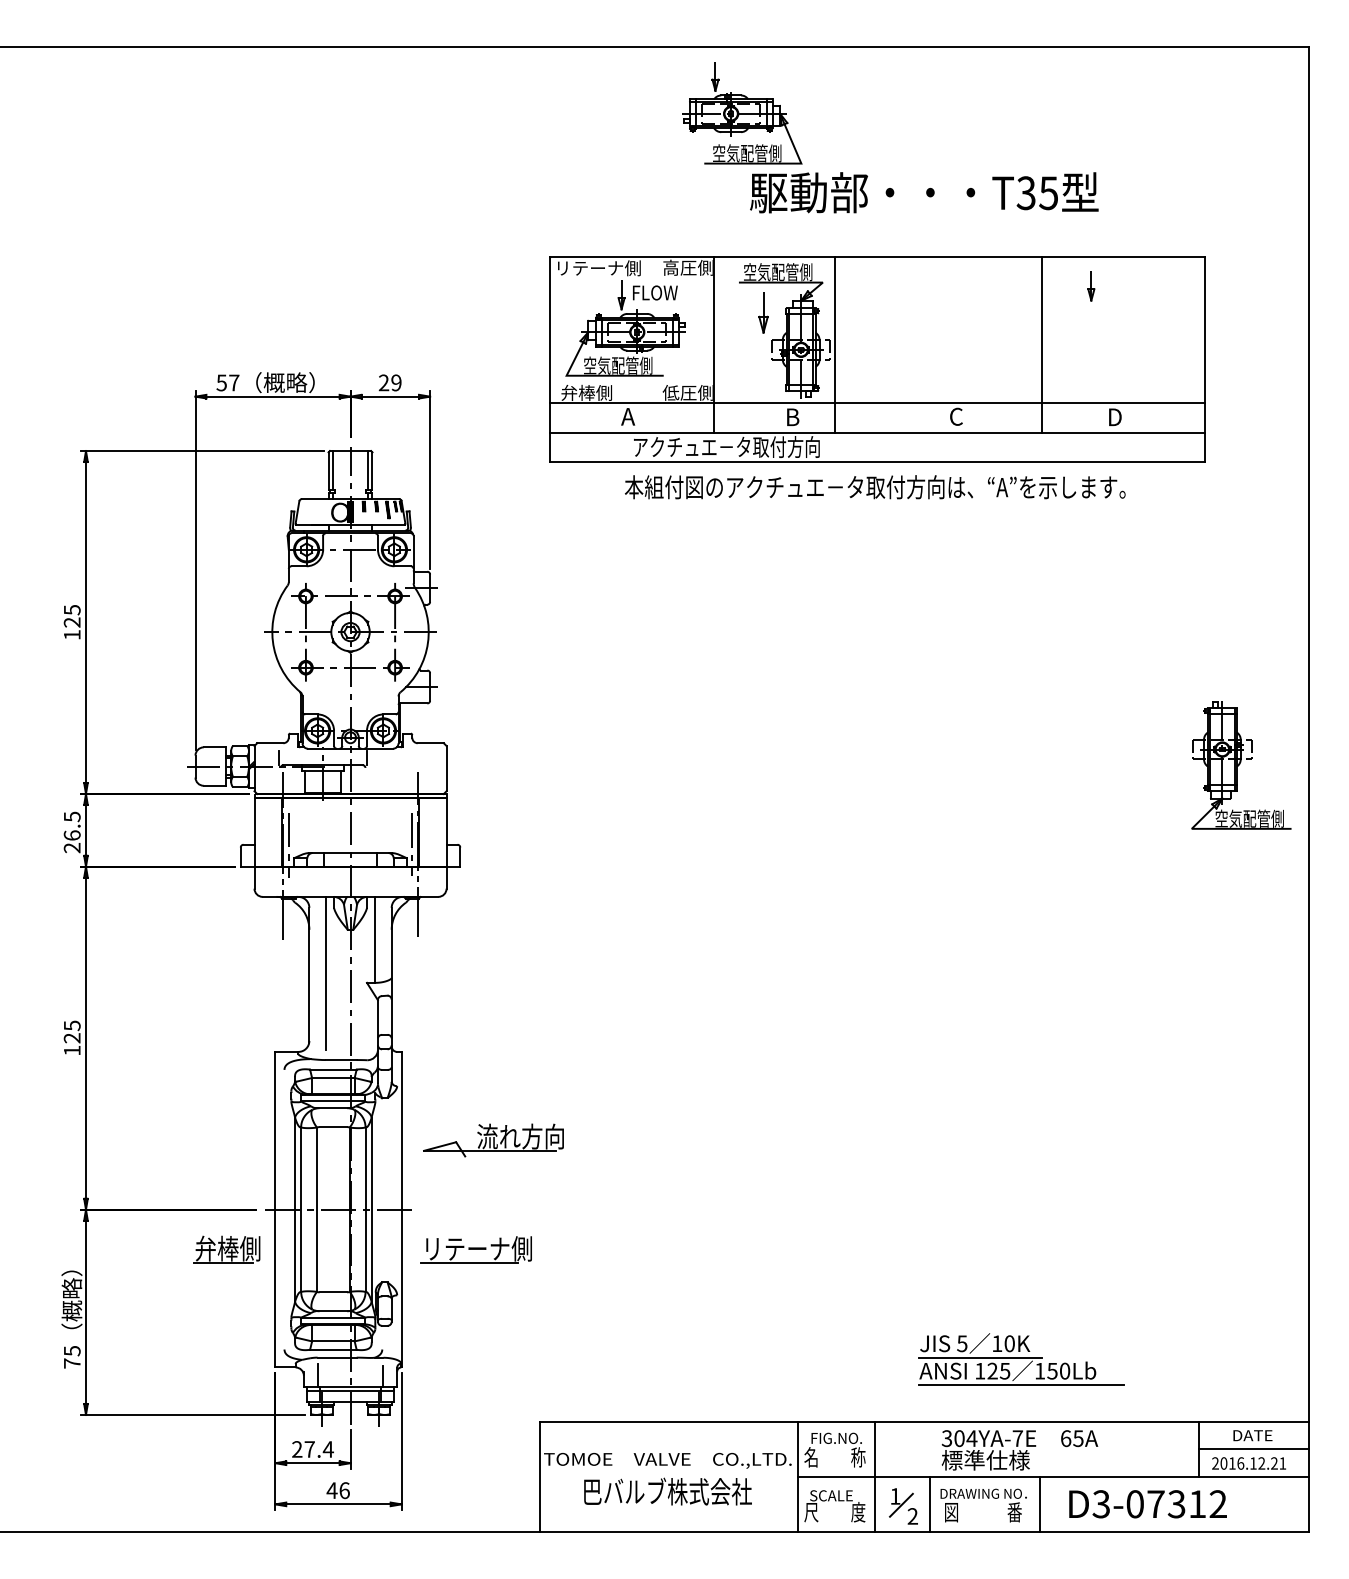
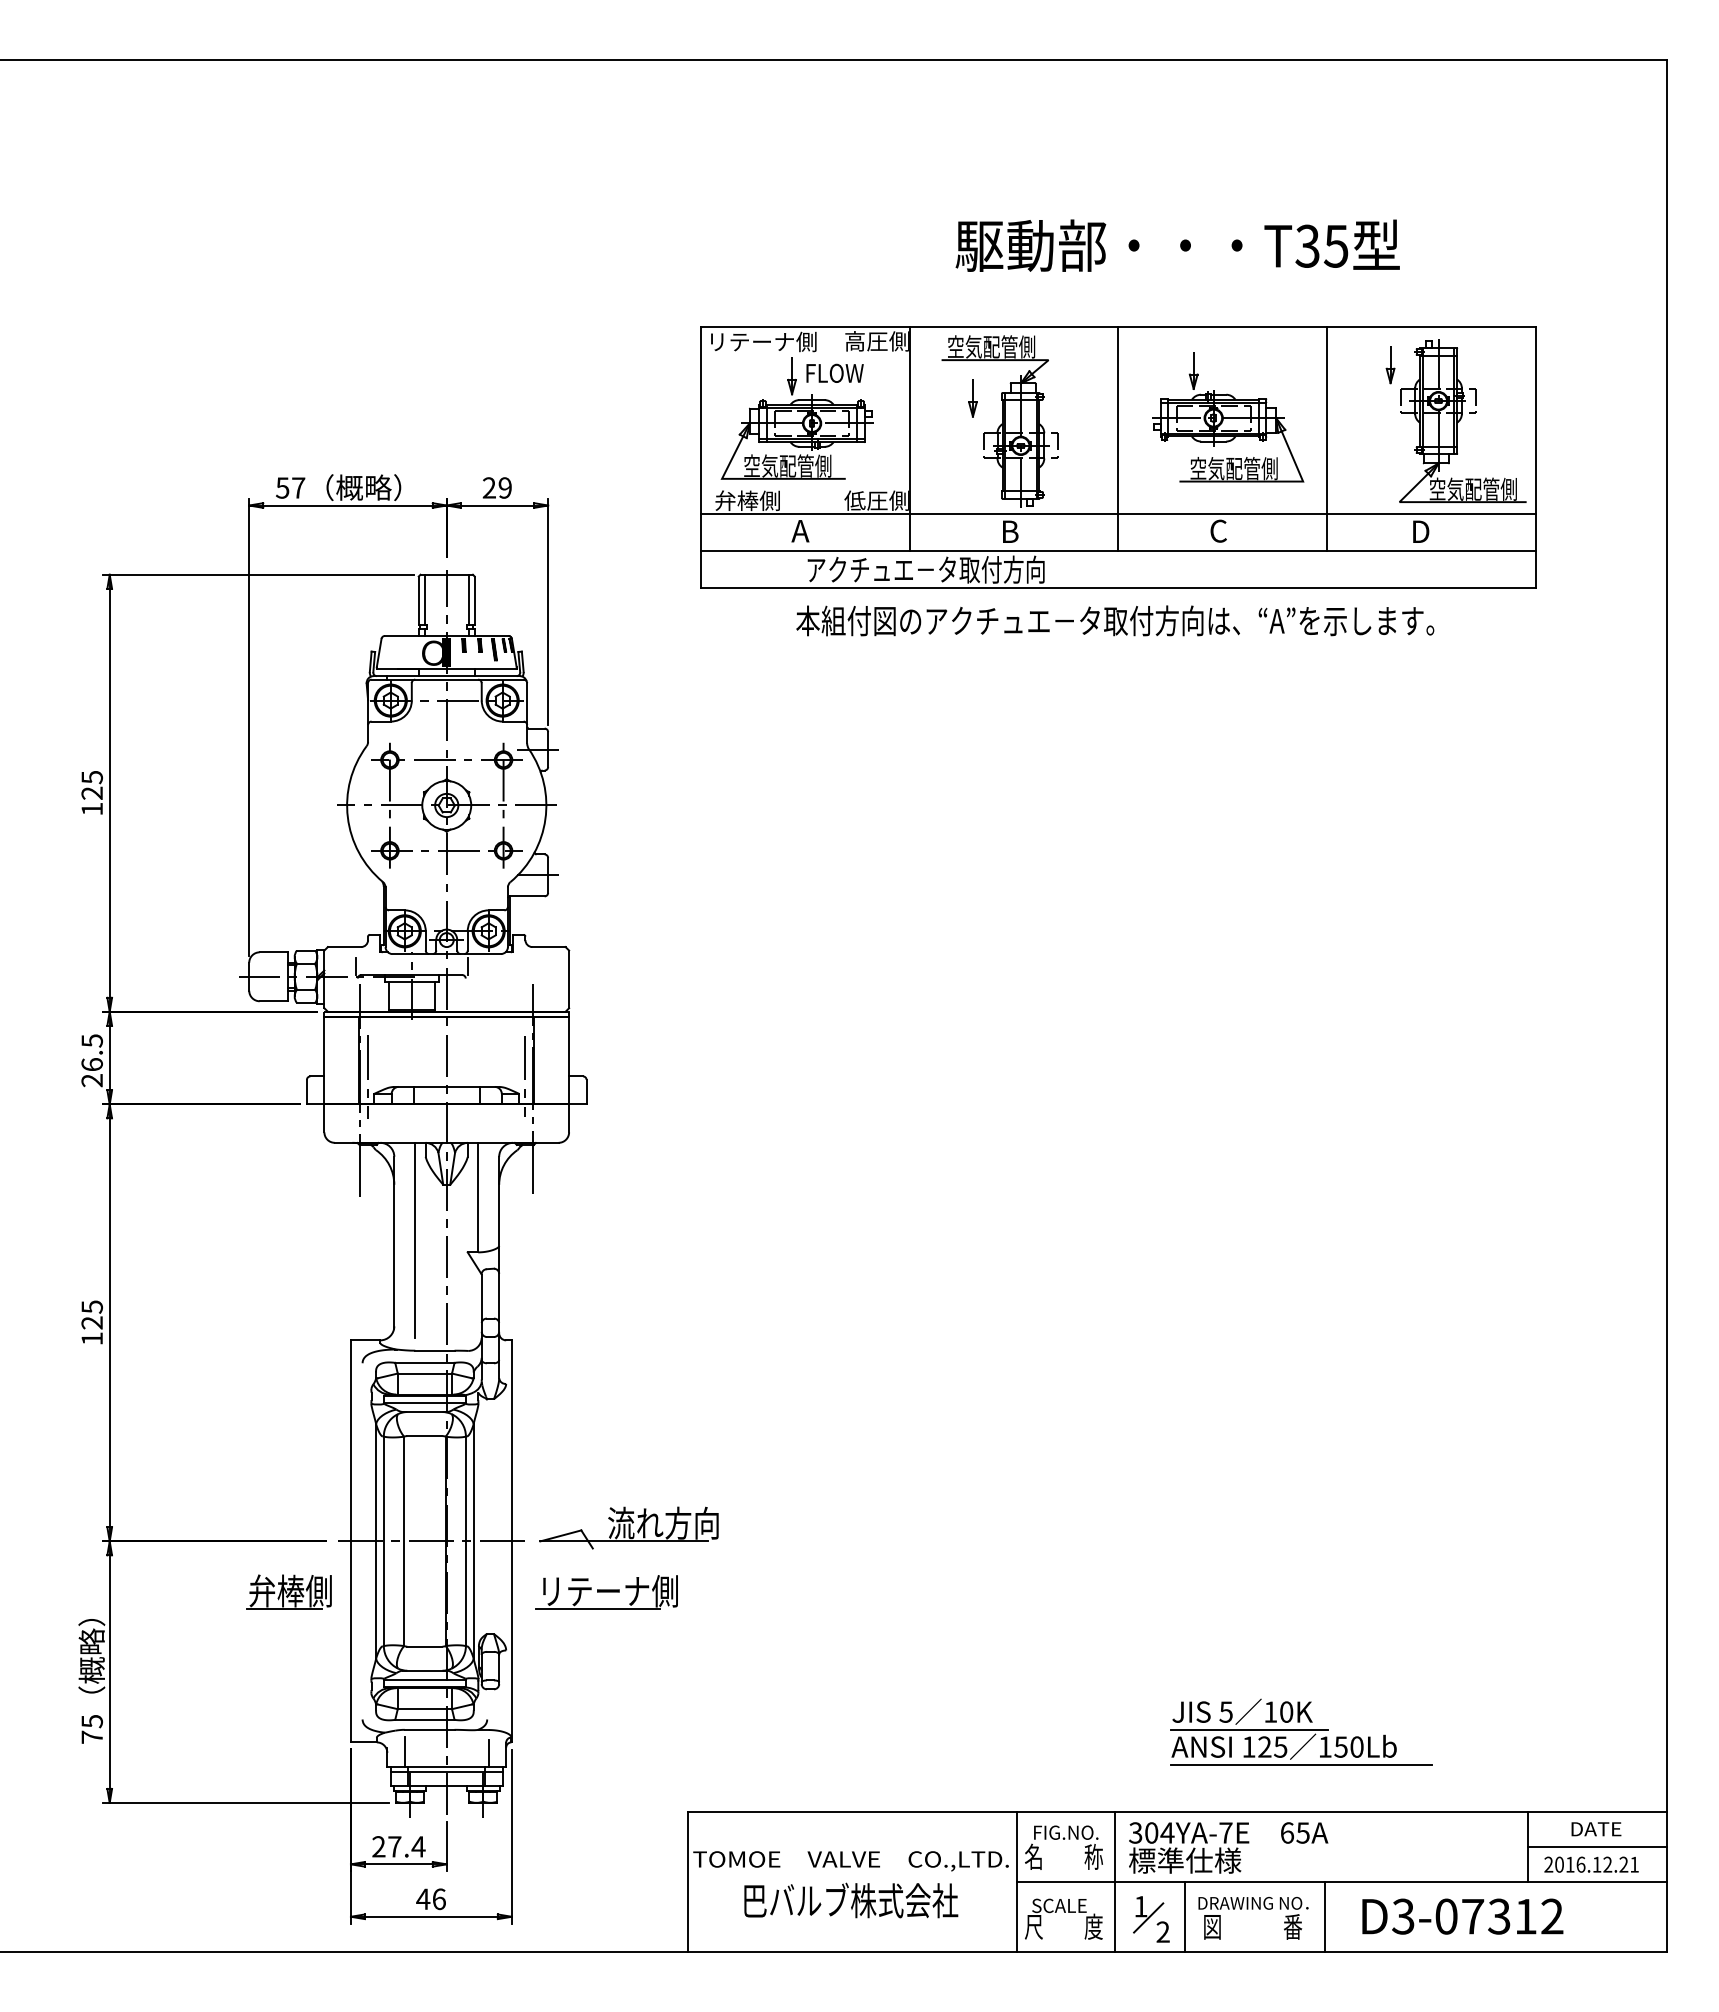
part: (742, 113) -> (1228, 417), moved
part: (763, 312) -> (972, 398), size x0.71
line: (834, 344) -> (1118, 439), moved
part: (1241, 764) -> (1462, 420), moved
part: (493, 1139) -> (628, 1527), moved
text: (1019, 1449) -> (1228, 1847), moved

